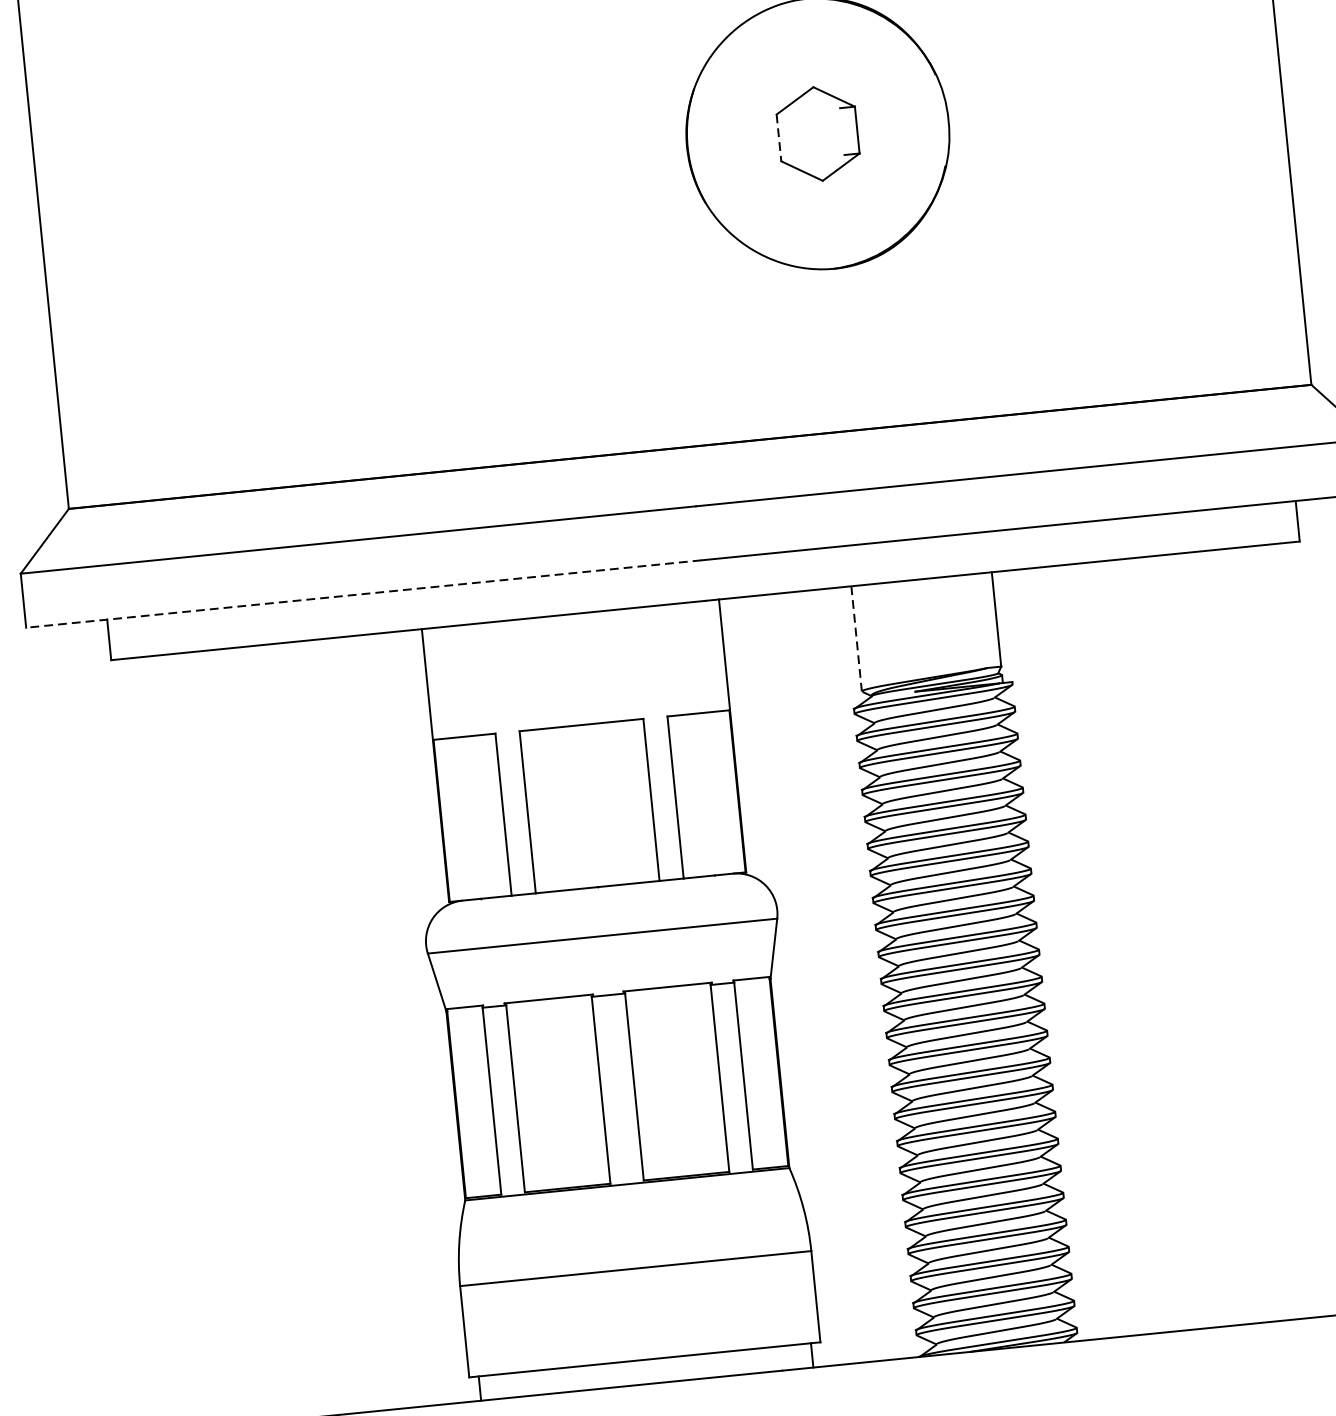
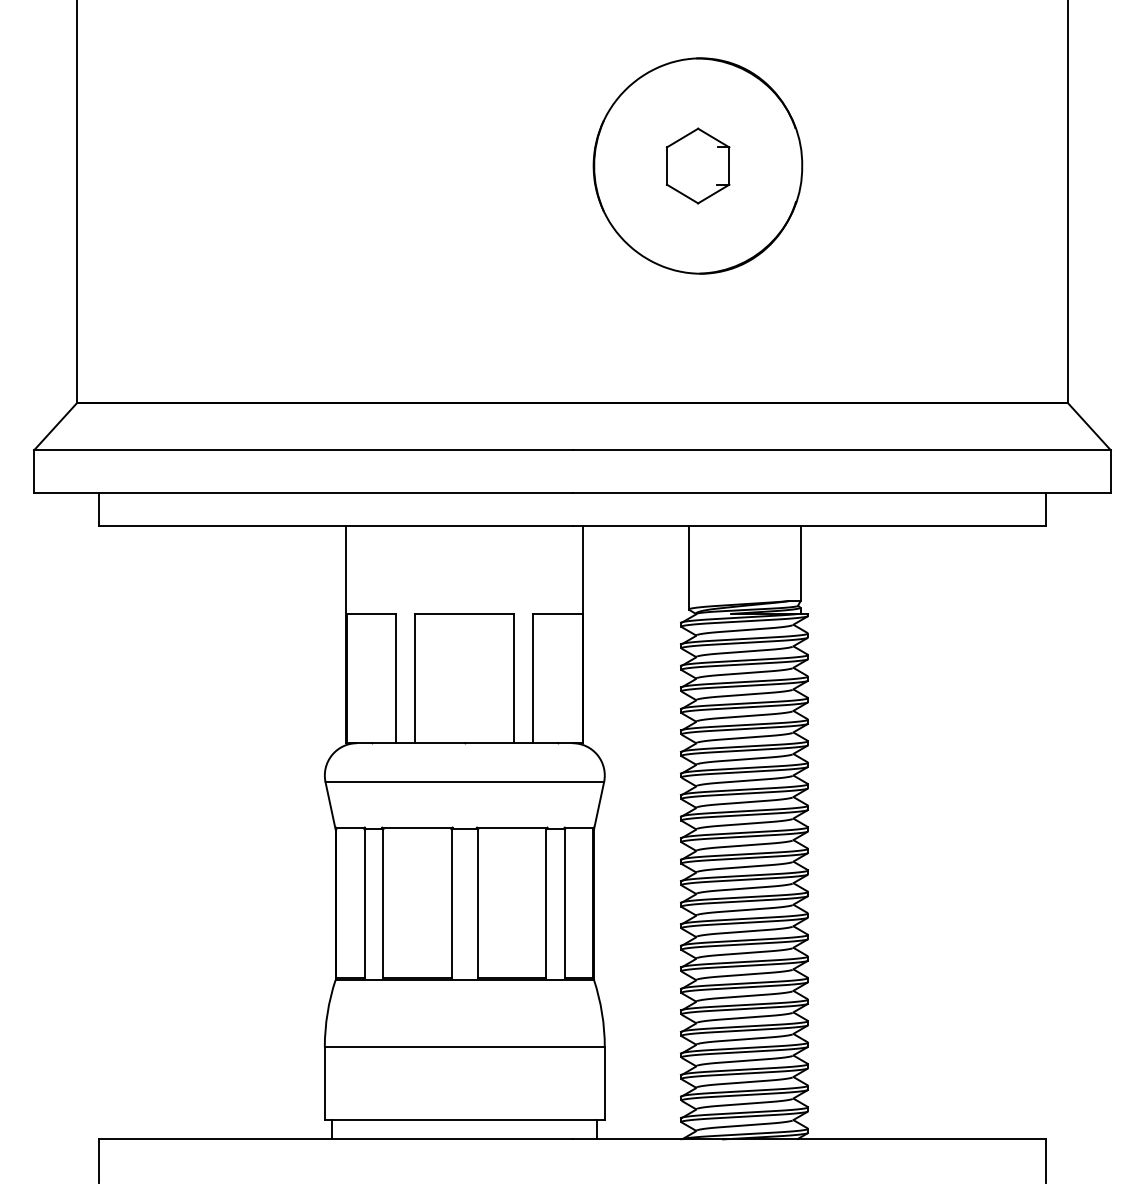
line: (778, 138) -> (666, 166), dashed -> solid
line: (362, 594) -> (302, 493), dashed -> solid
line: (856, 638) -> (688, 567), dashed -> solid

